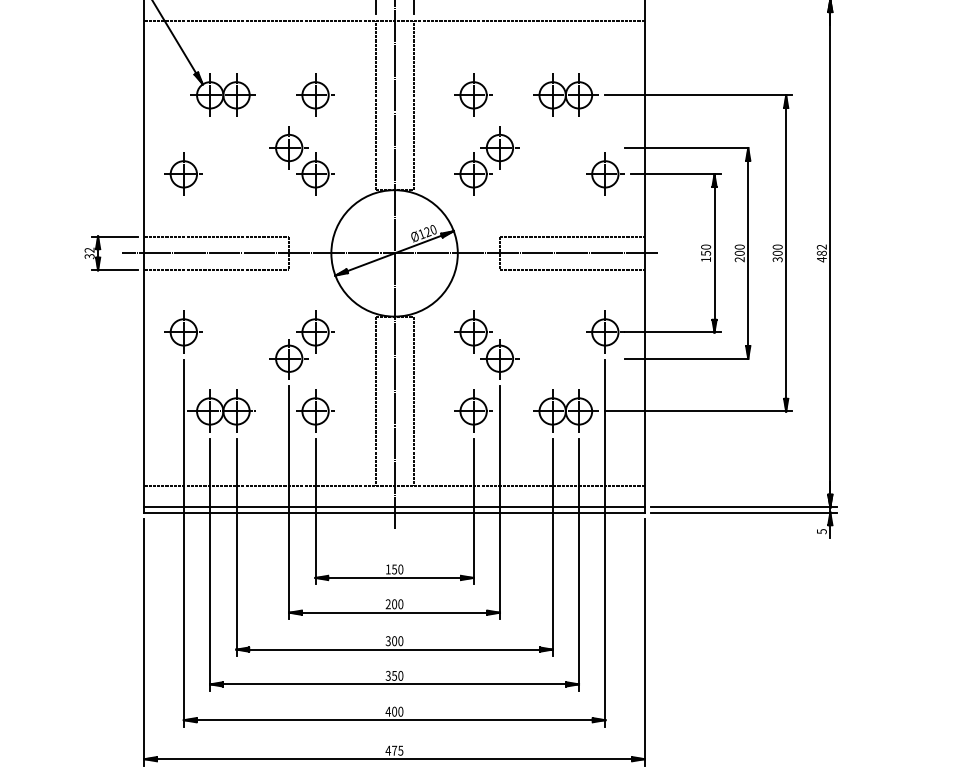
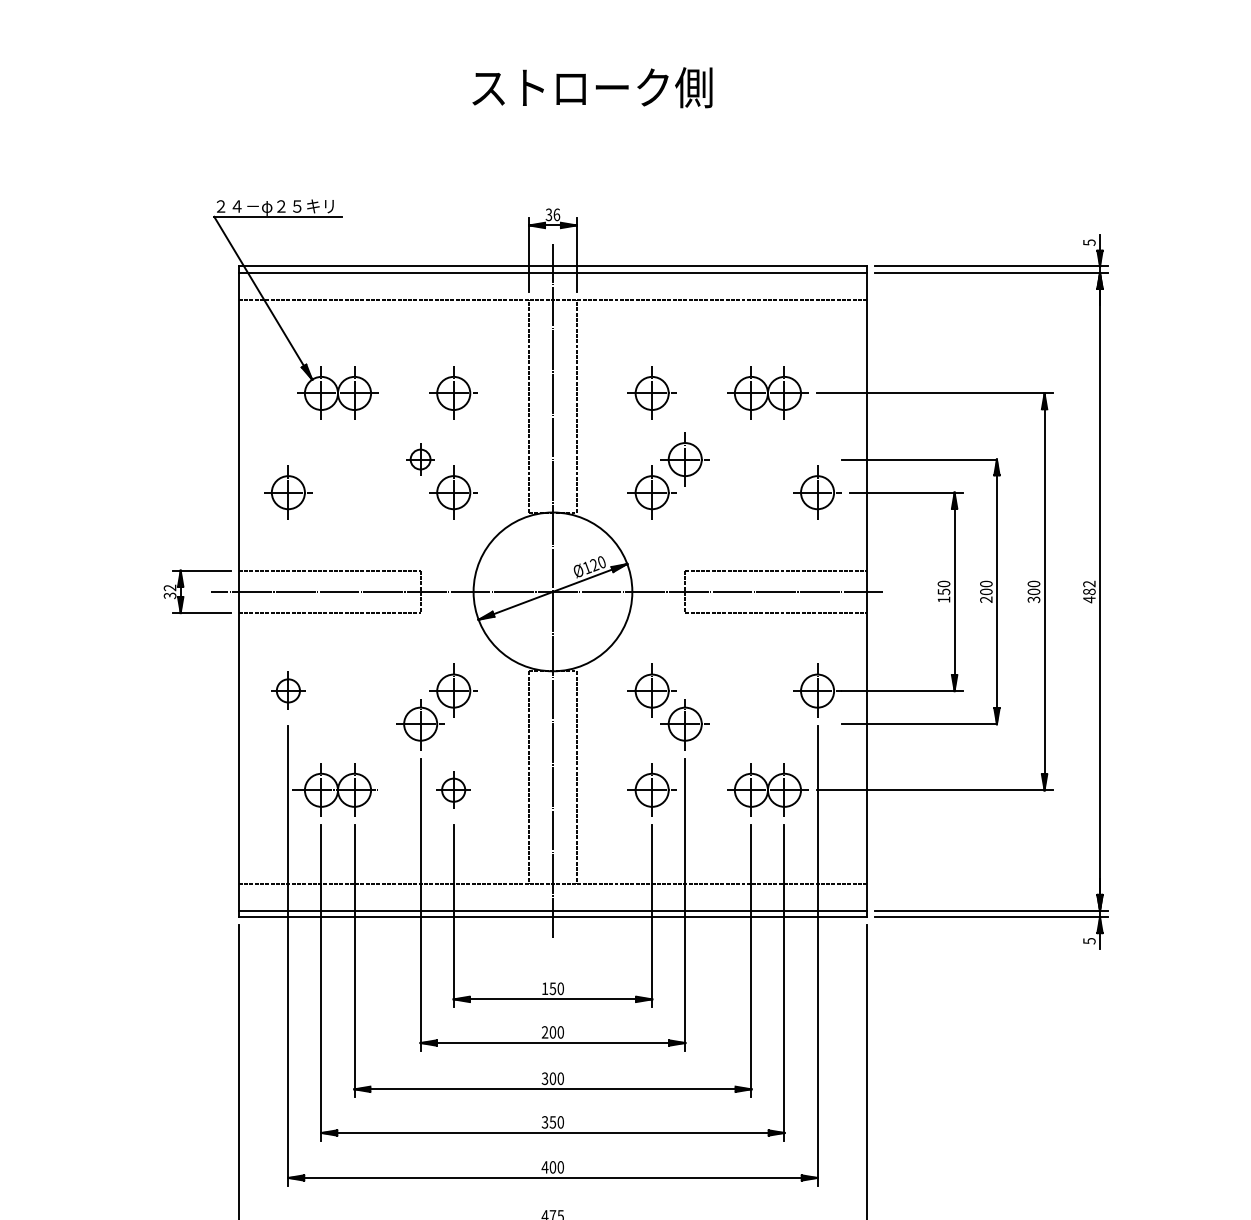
part: (289, 147) -> (420, 459), size x0.6
part: (183, 331) -> (288, 690), size x0.7
part: (315, 410) -> (453, 789), size x0.7

